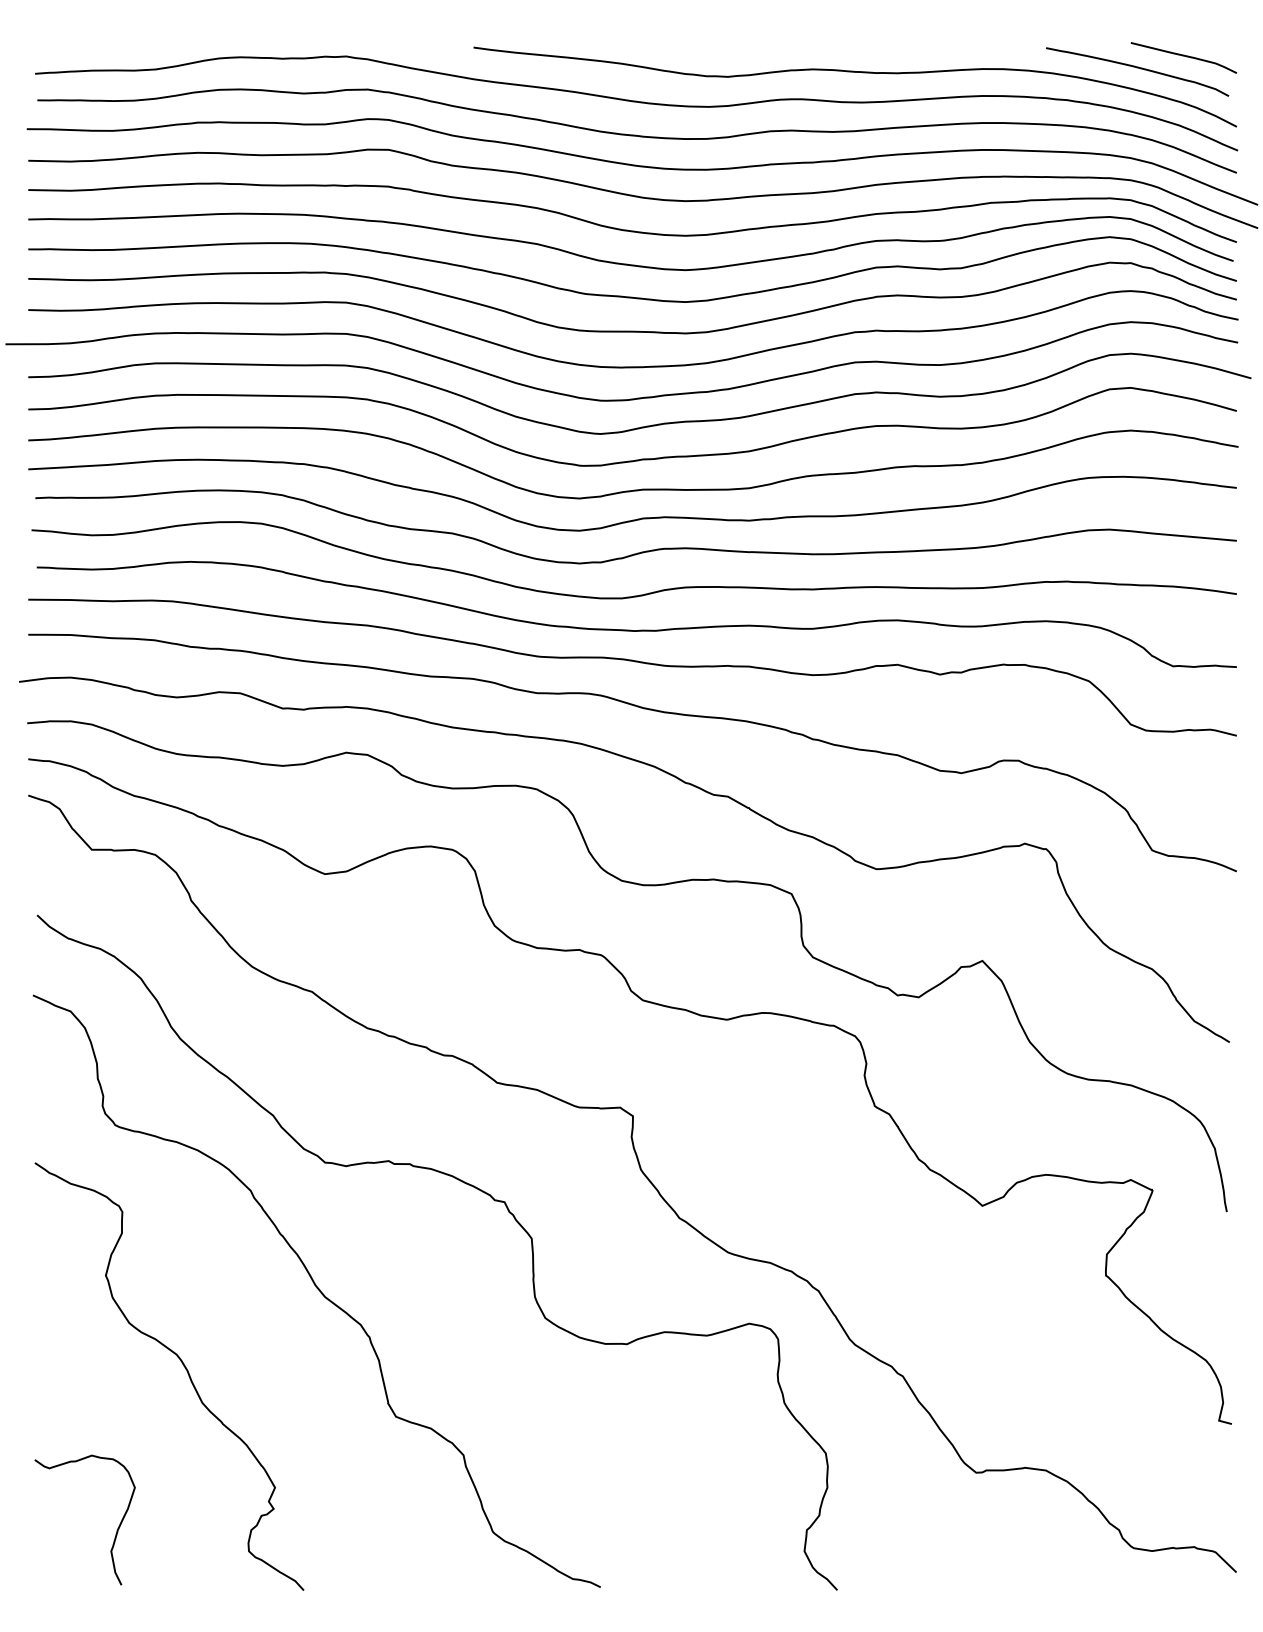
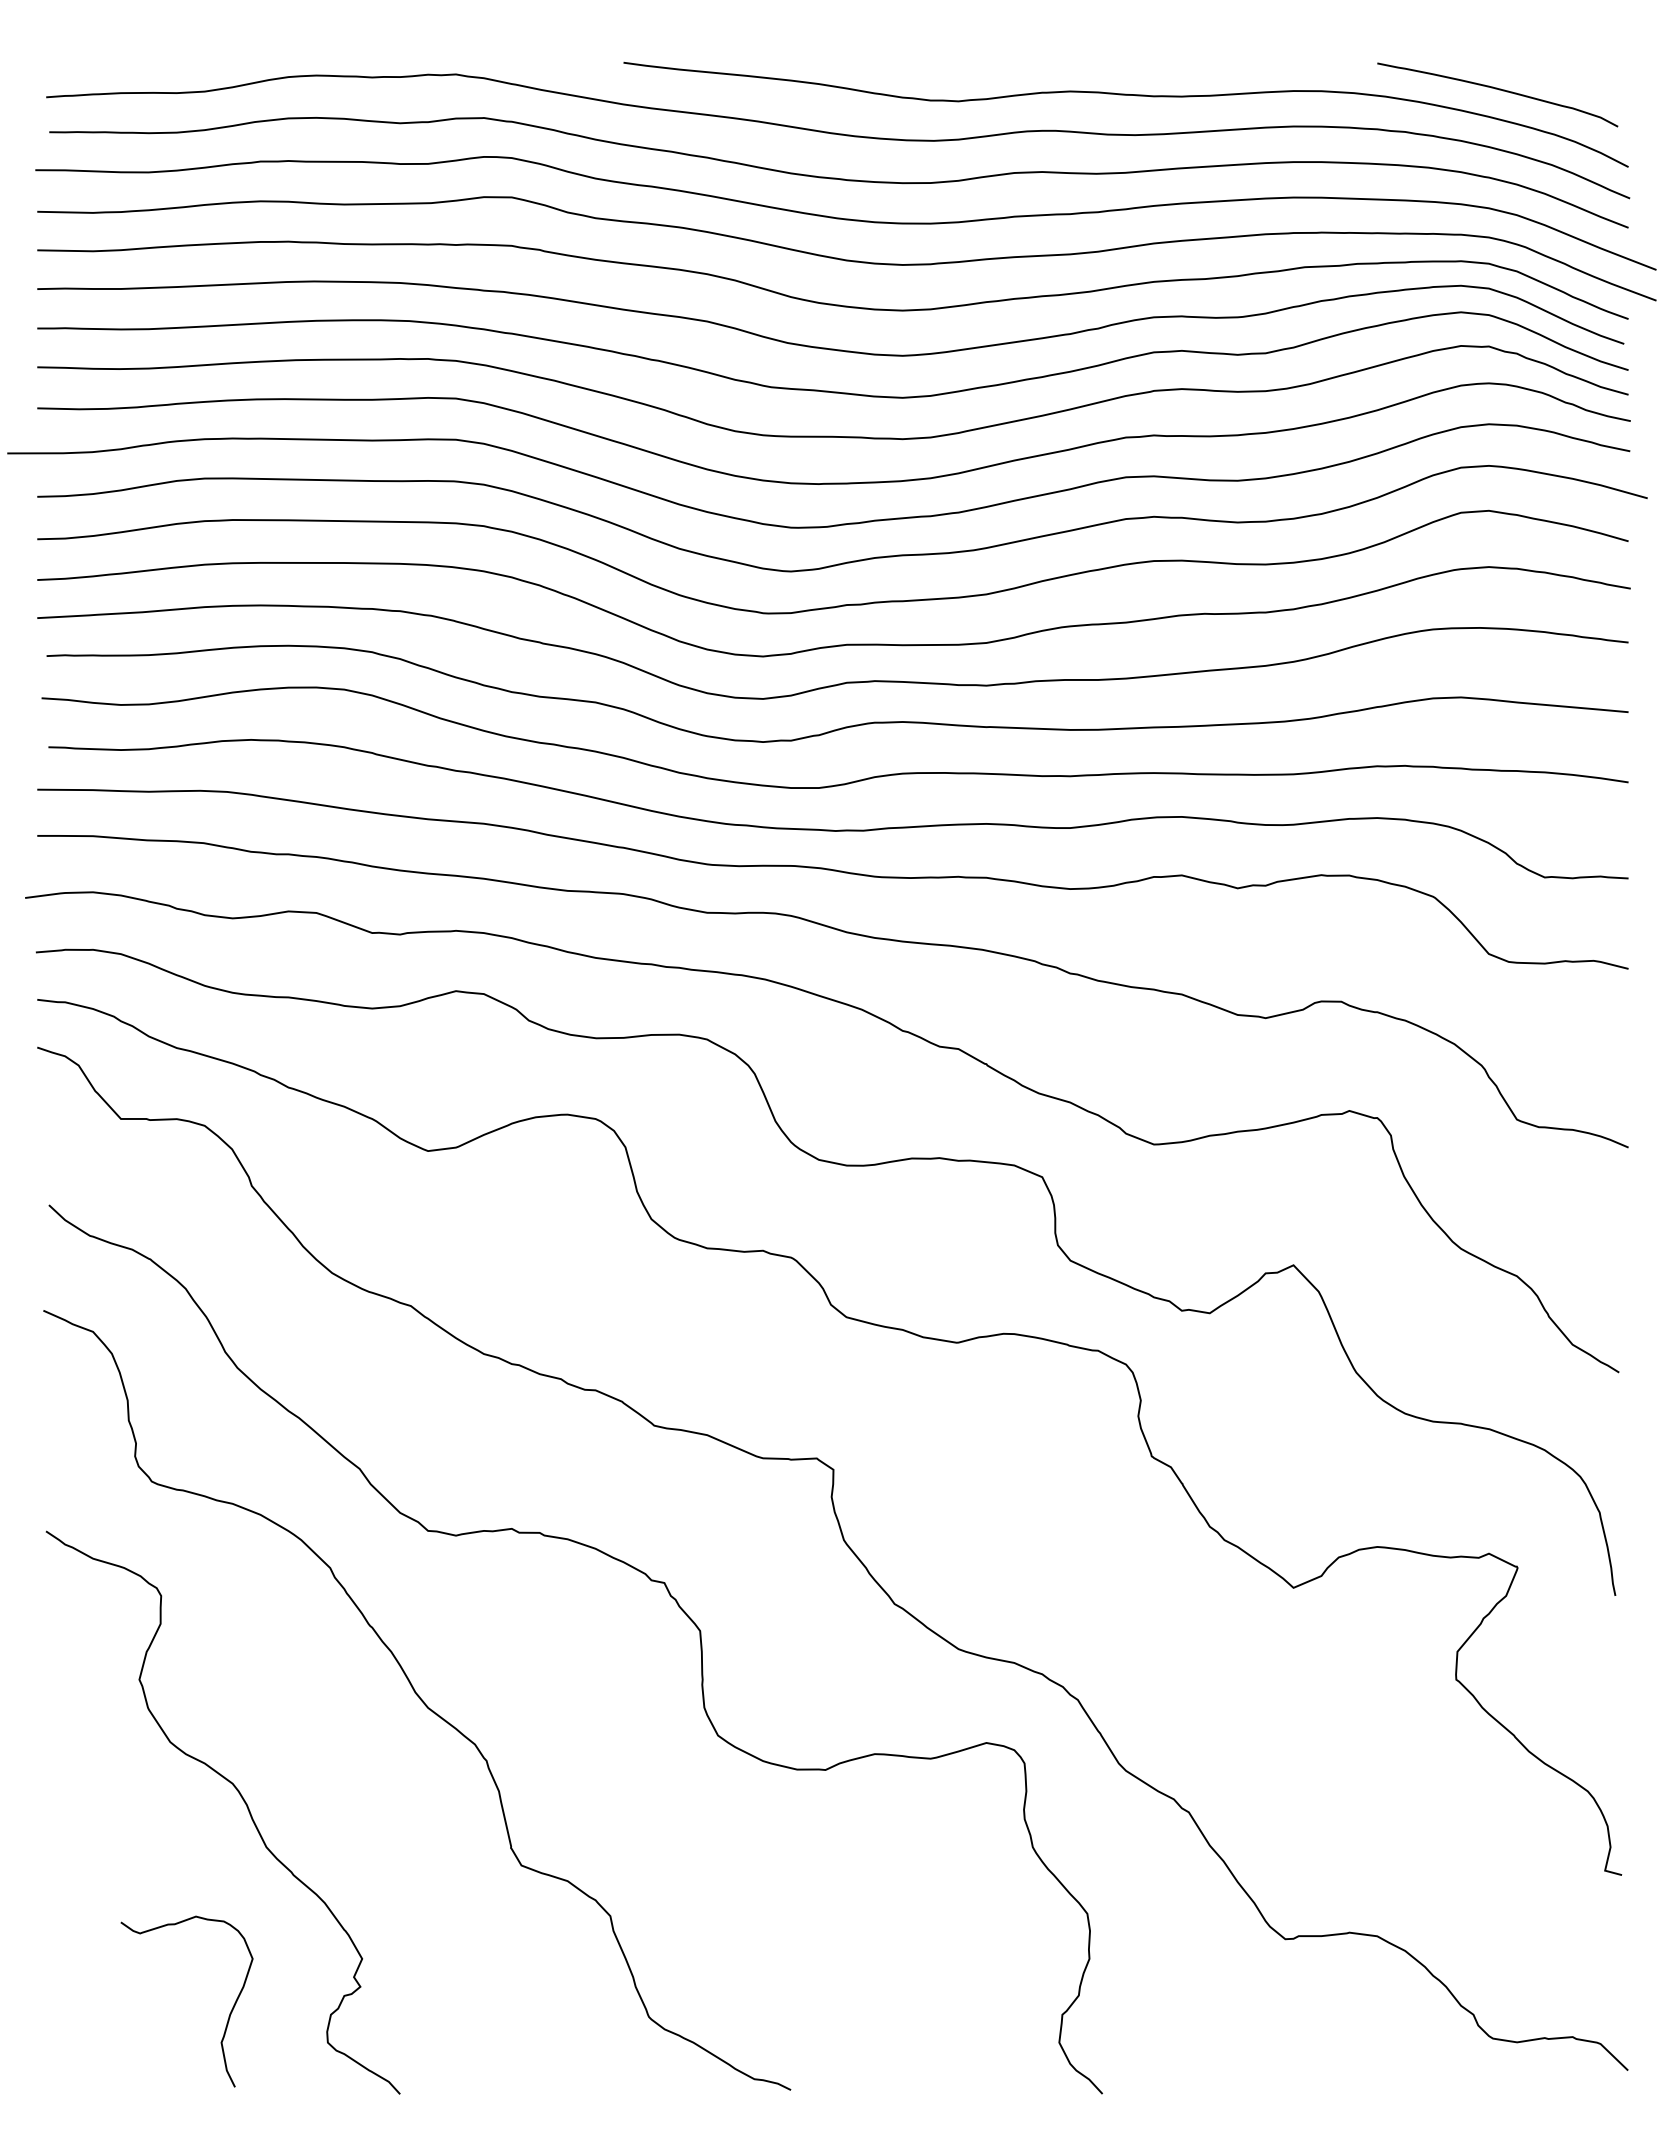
curve: (1183, 56) -> (1558, 74), removed
curve: (116, 1531) -> (228, 2016), moved

